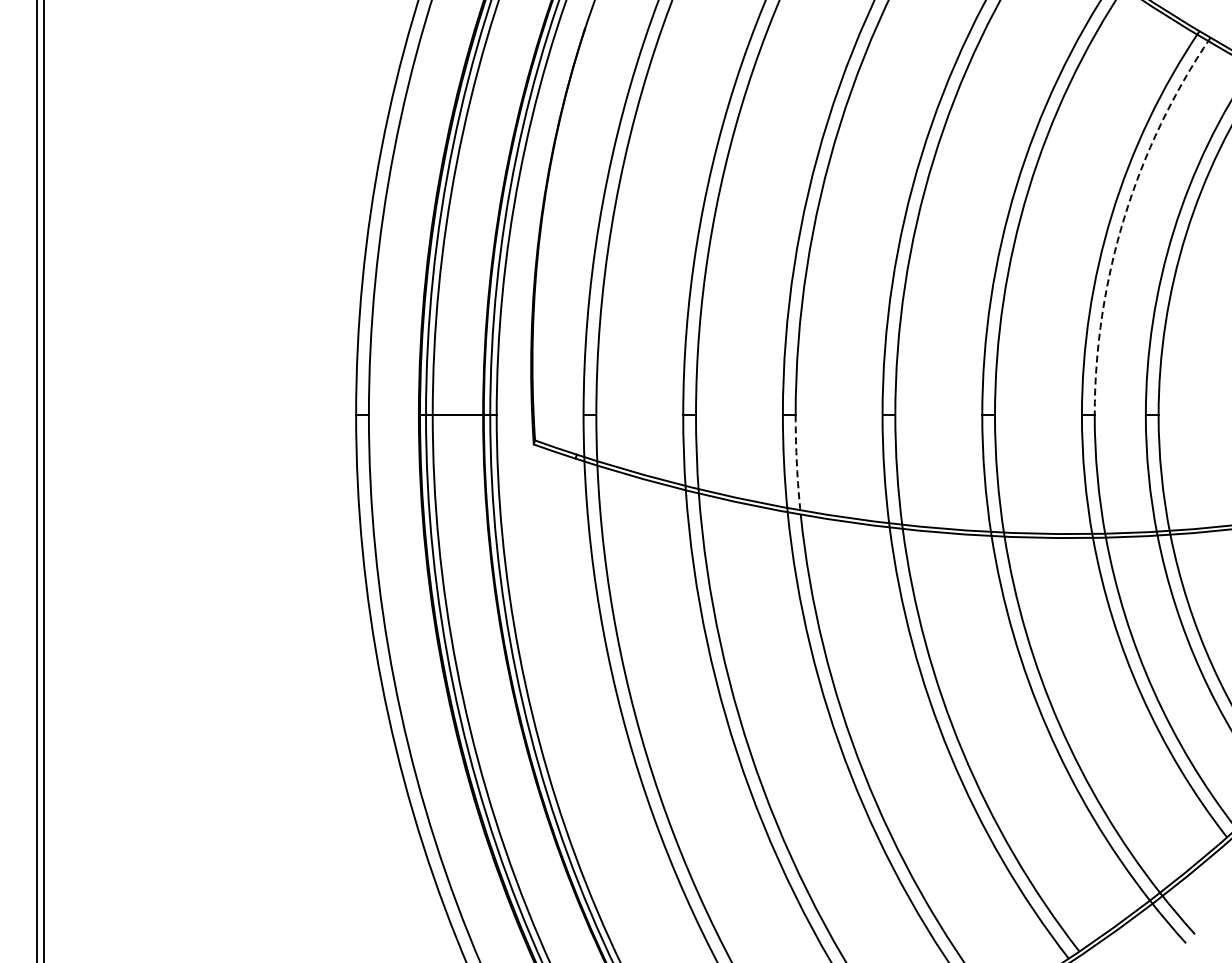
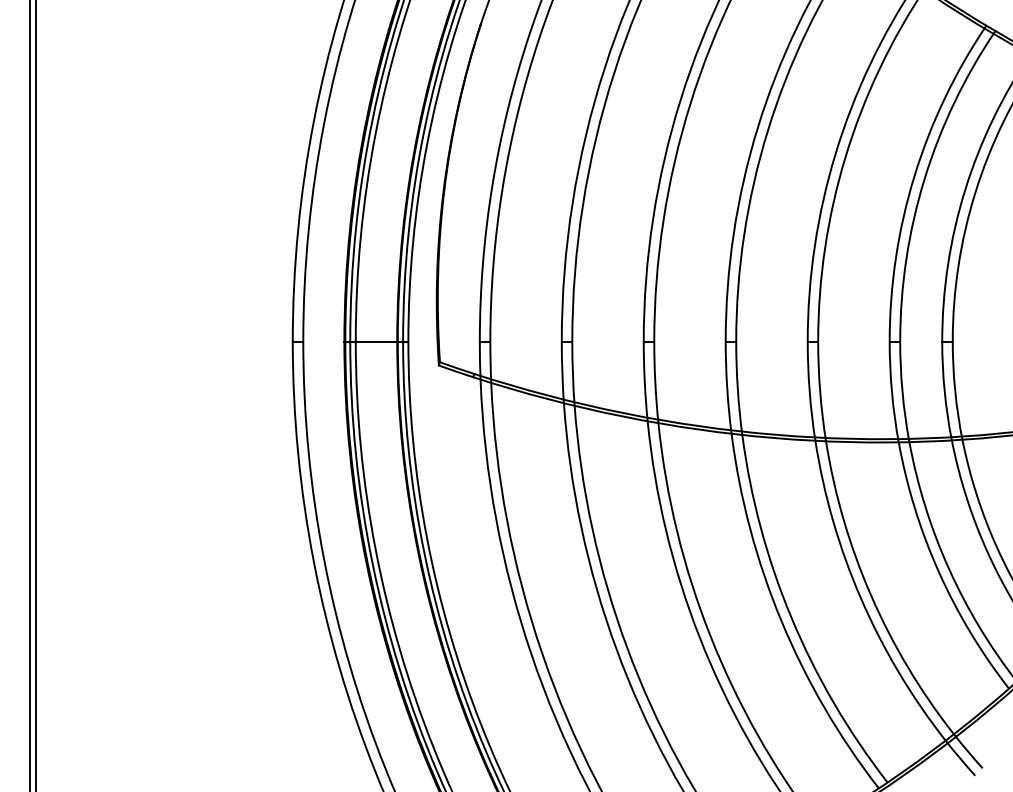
arc: (1124, 217) -> (924, 178), dashed -> solid
arc: (796, 465) -> (654, 382), dashed -> solid

